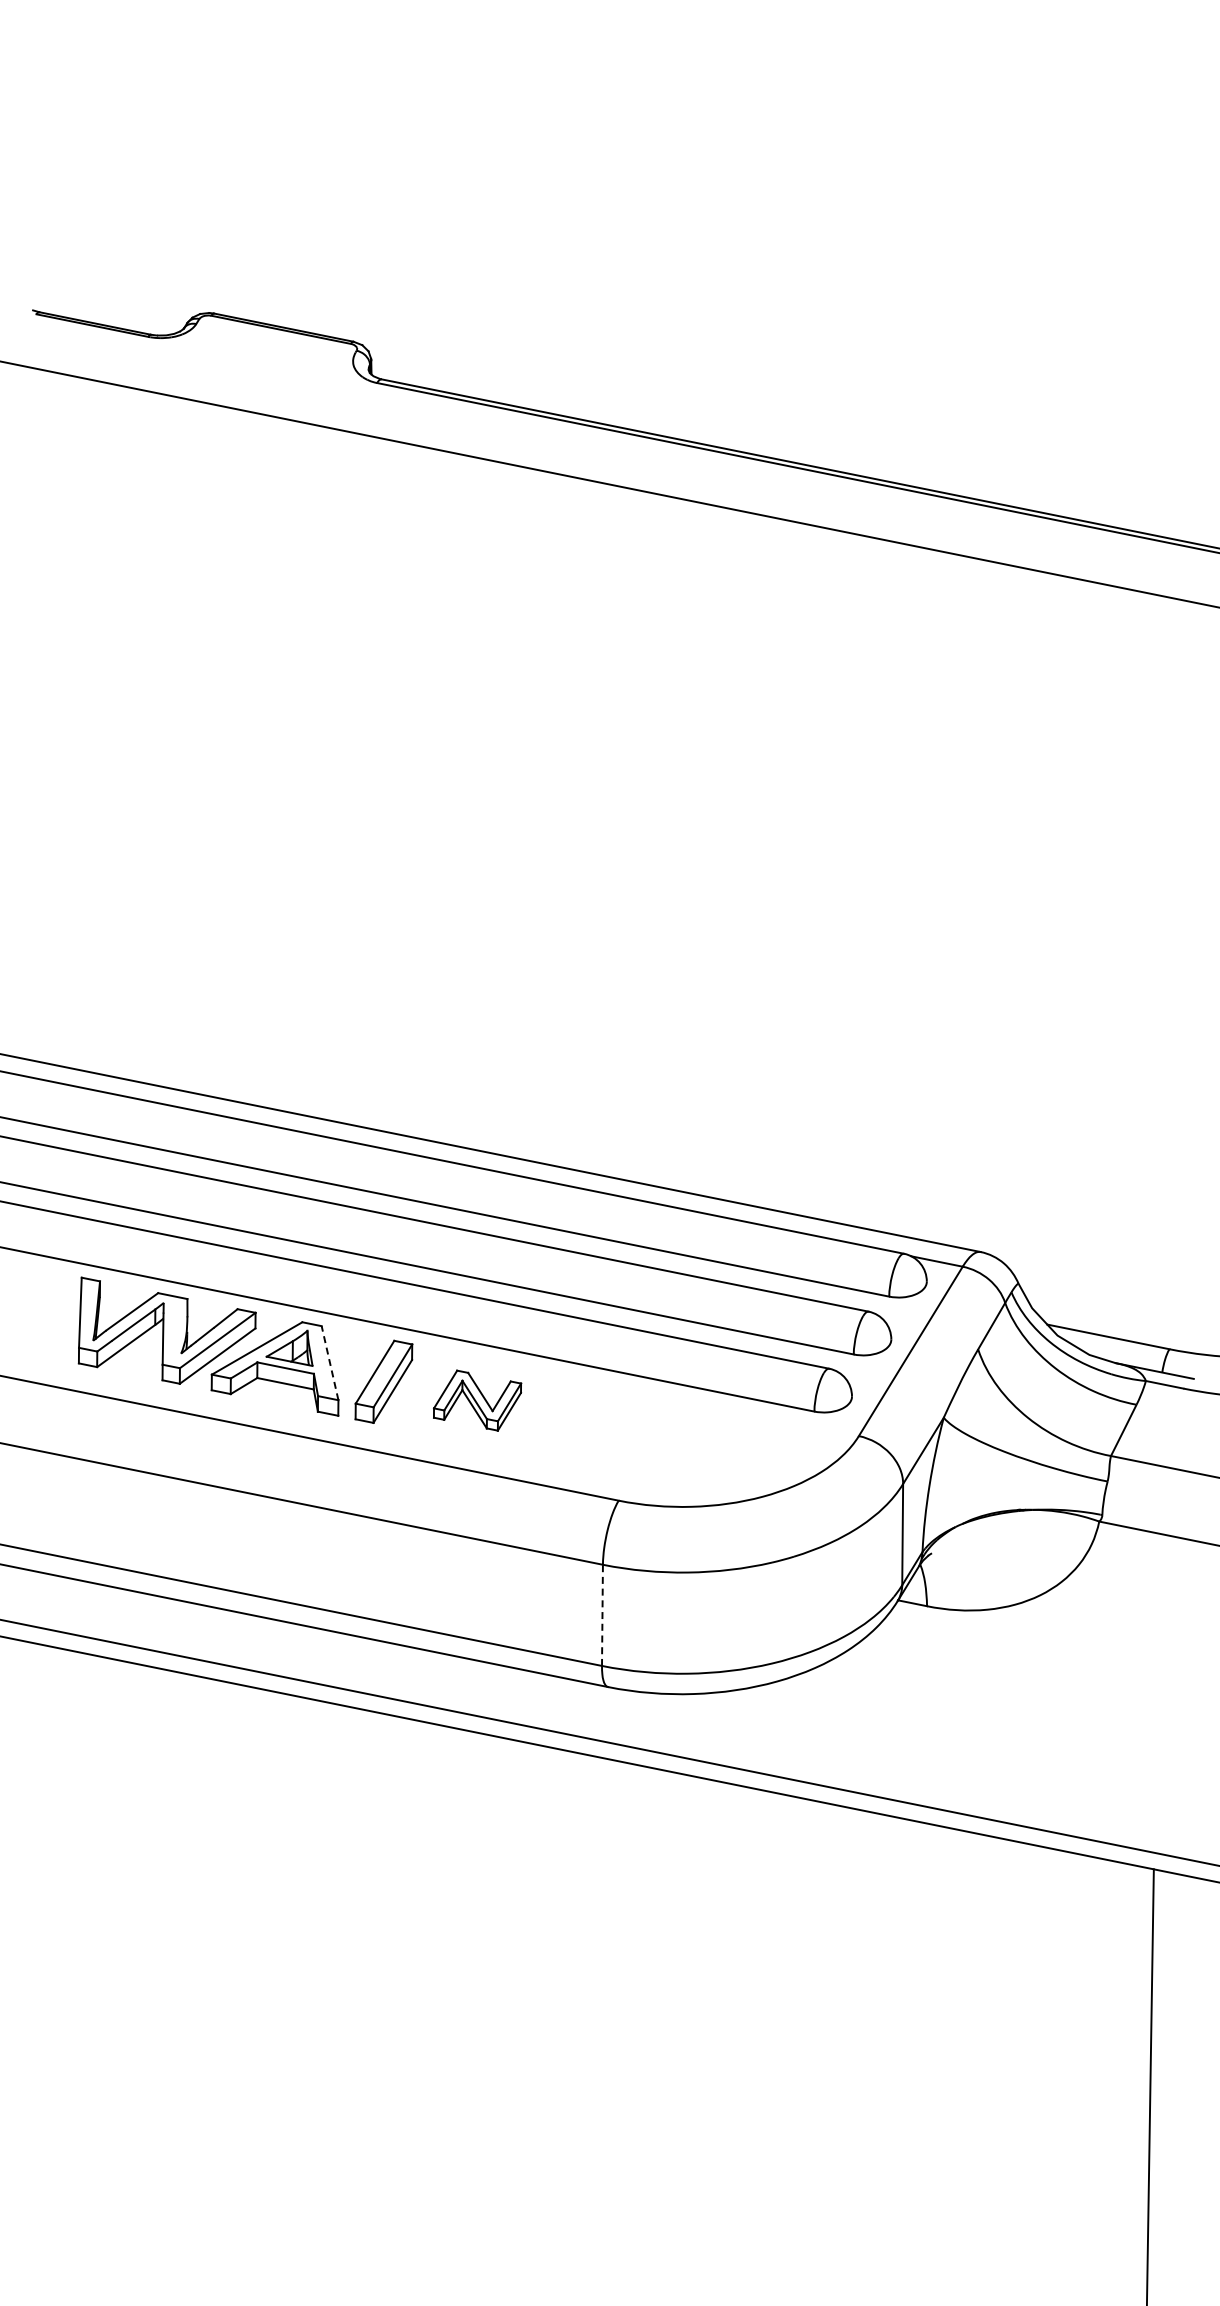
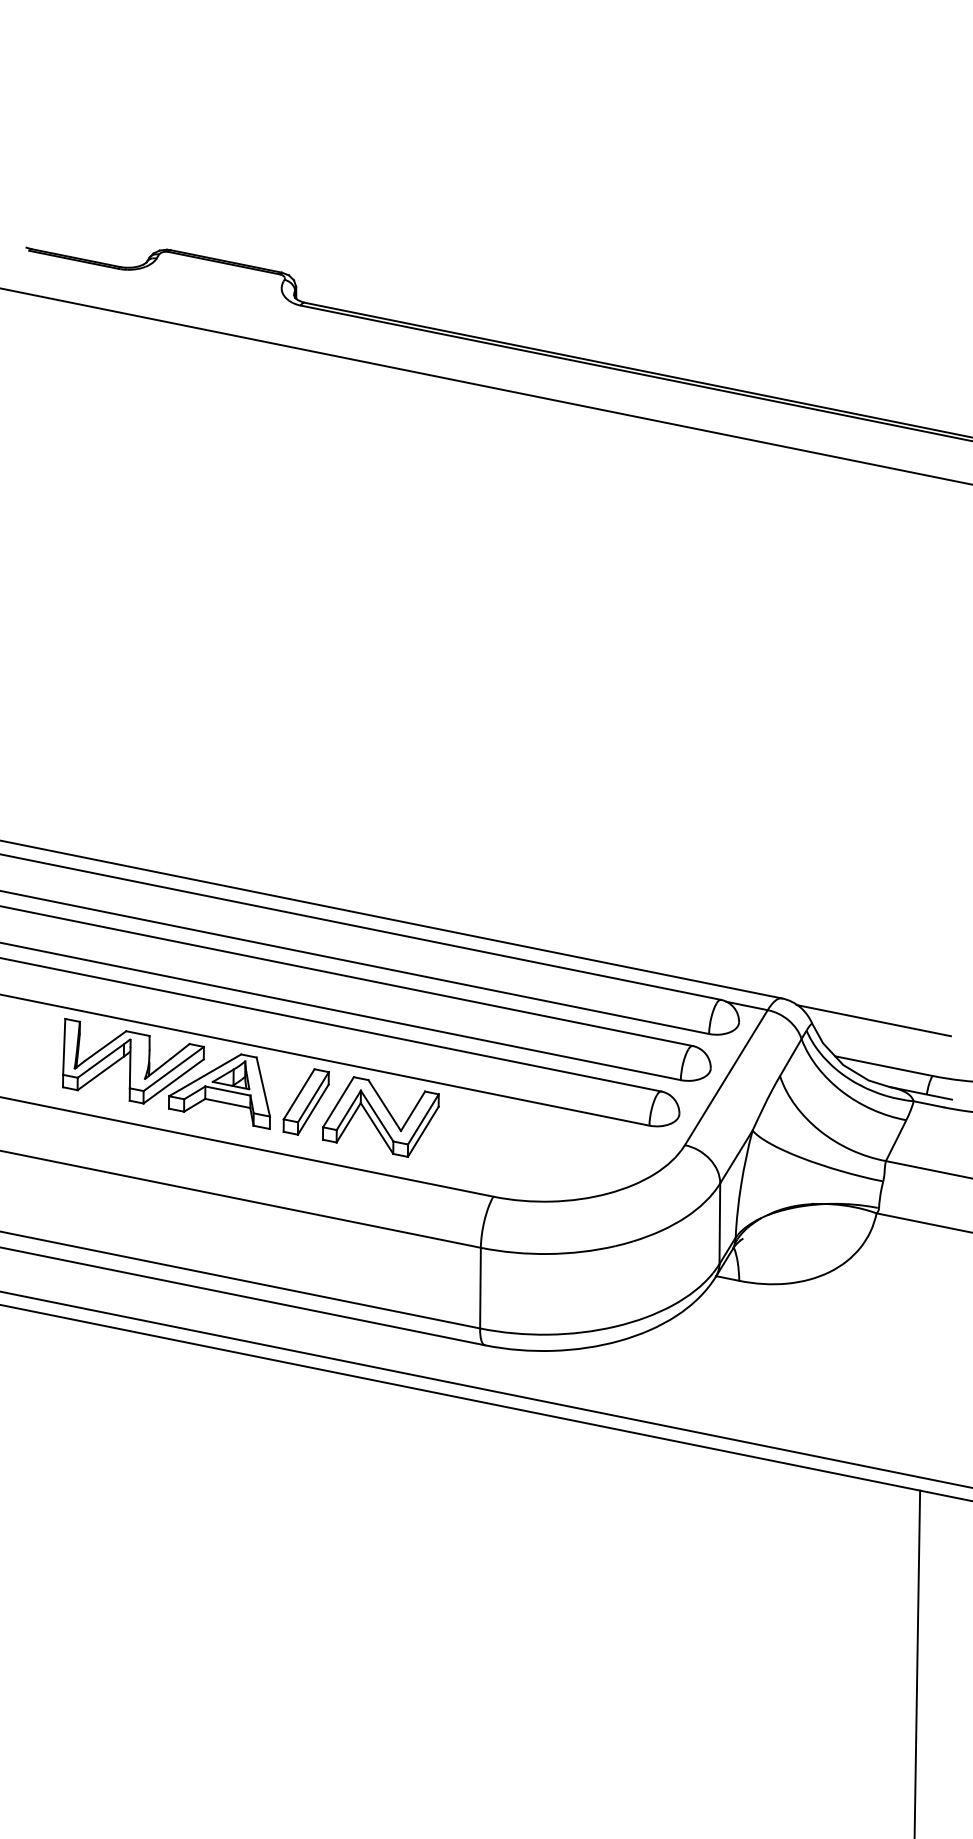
line: (1095, 1279) -> (873, 1020), added
line: (330, 1363) -> (263, 1087), dashed -> solid
part: (477, 1400) -> (380, 1116), size x1.67
line: (602, 1615) -> (480, 1288), dashed -> solid

